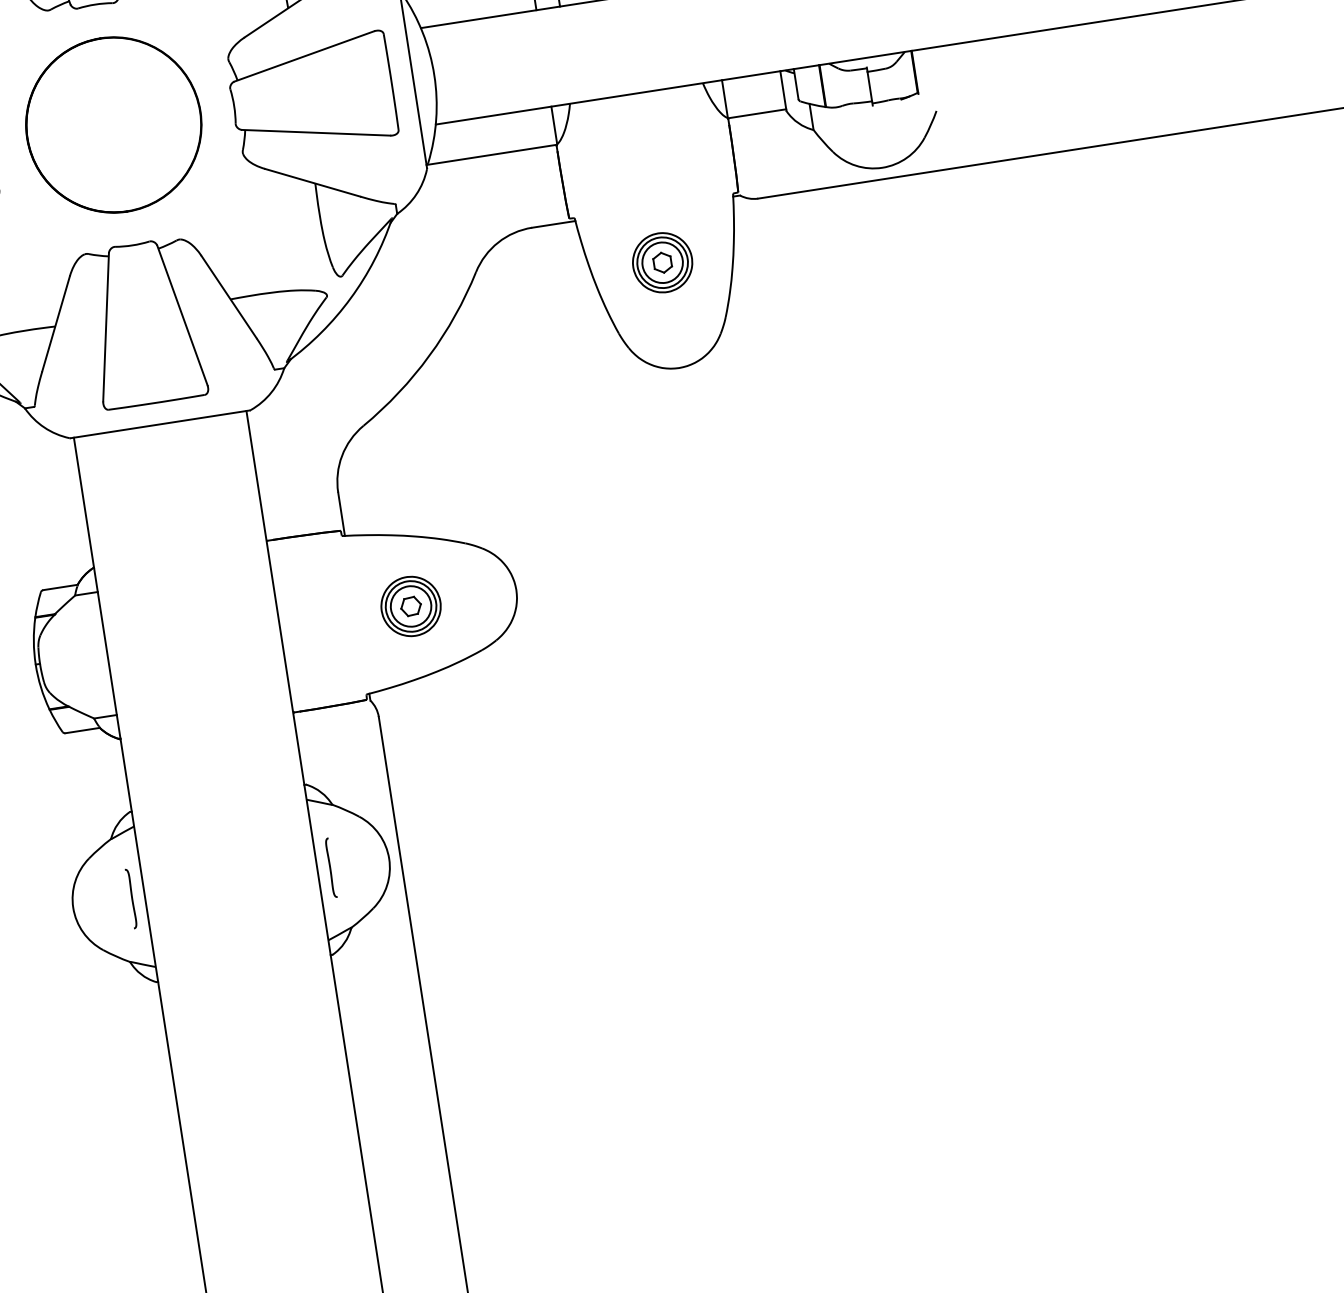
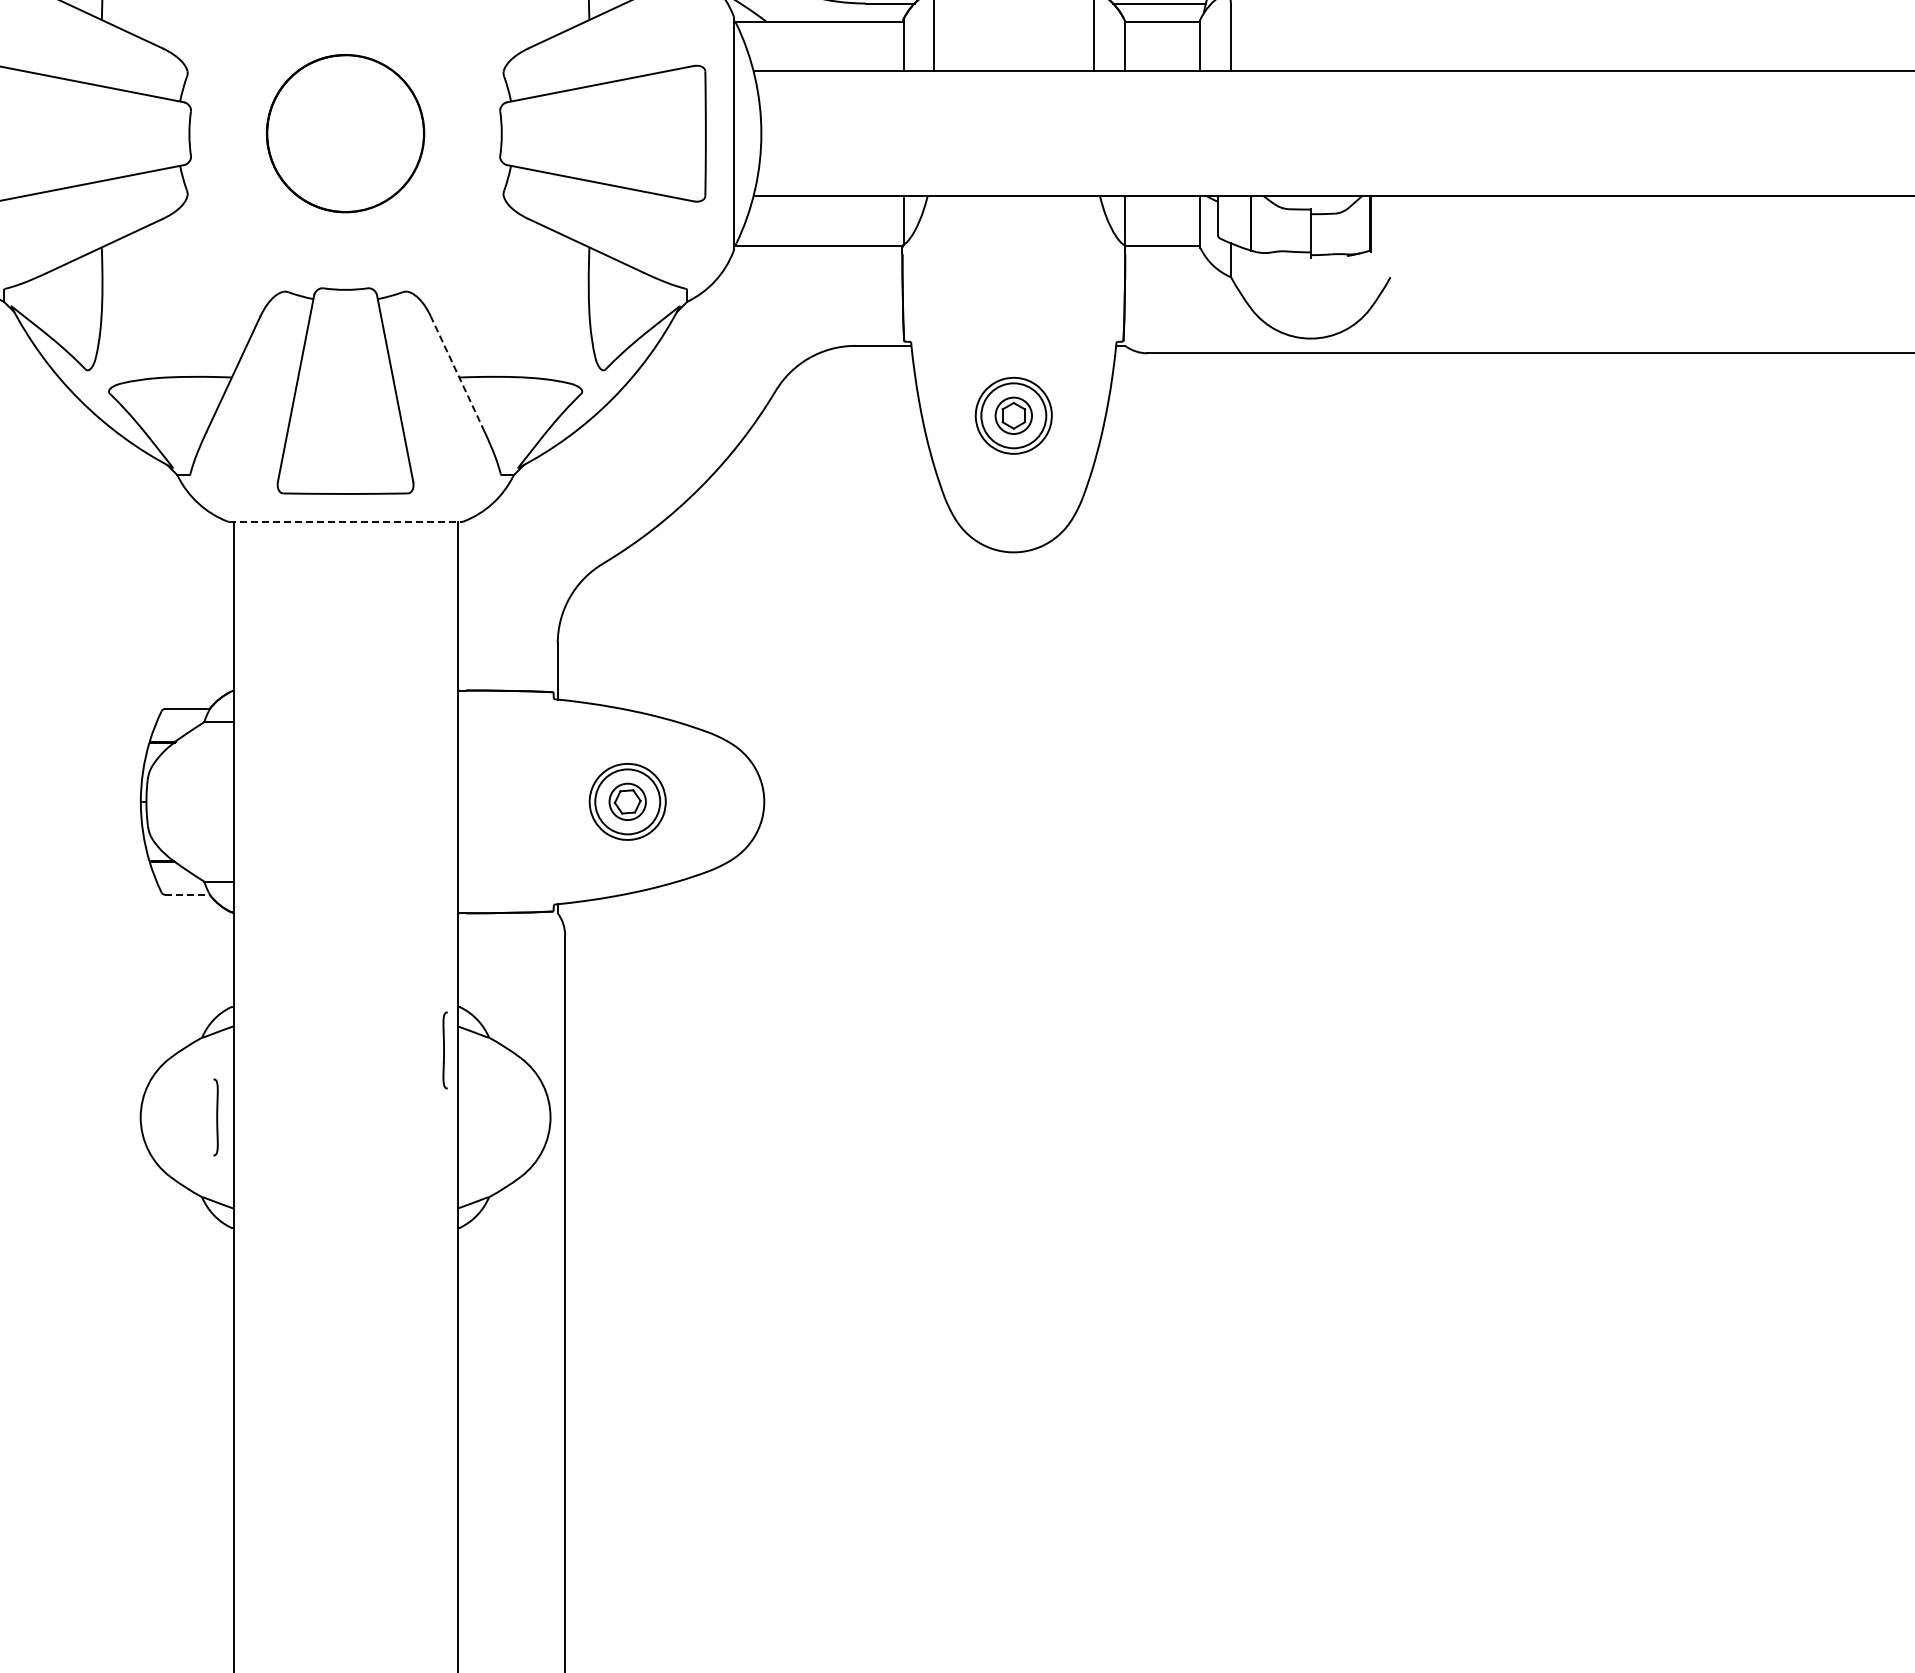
circle: (113, 124) -> (345, 133), size x0.7
circle: (662, 262) -> (1013, 415), size x0.7
line: (228, 297) -> (457, 374), solid -> dashed
line: (160, 424) -> (346, 522), solid -> dashed
circle: (410, 606) -> (627, 801), size x0.7
line: (82, 730) -> (187, 894), solid -> dashed
curve: (330, 868) -> (444, 1050), moved

